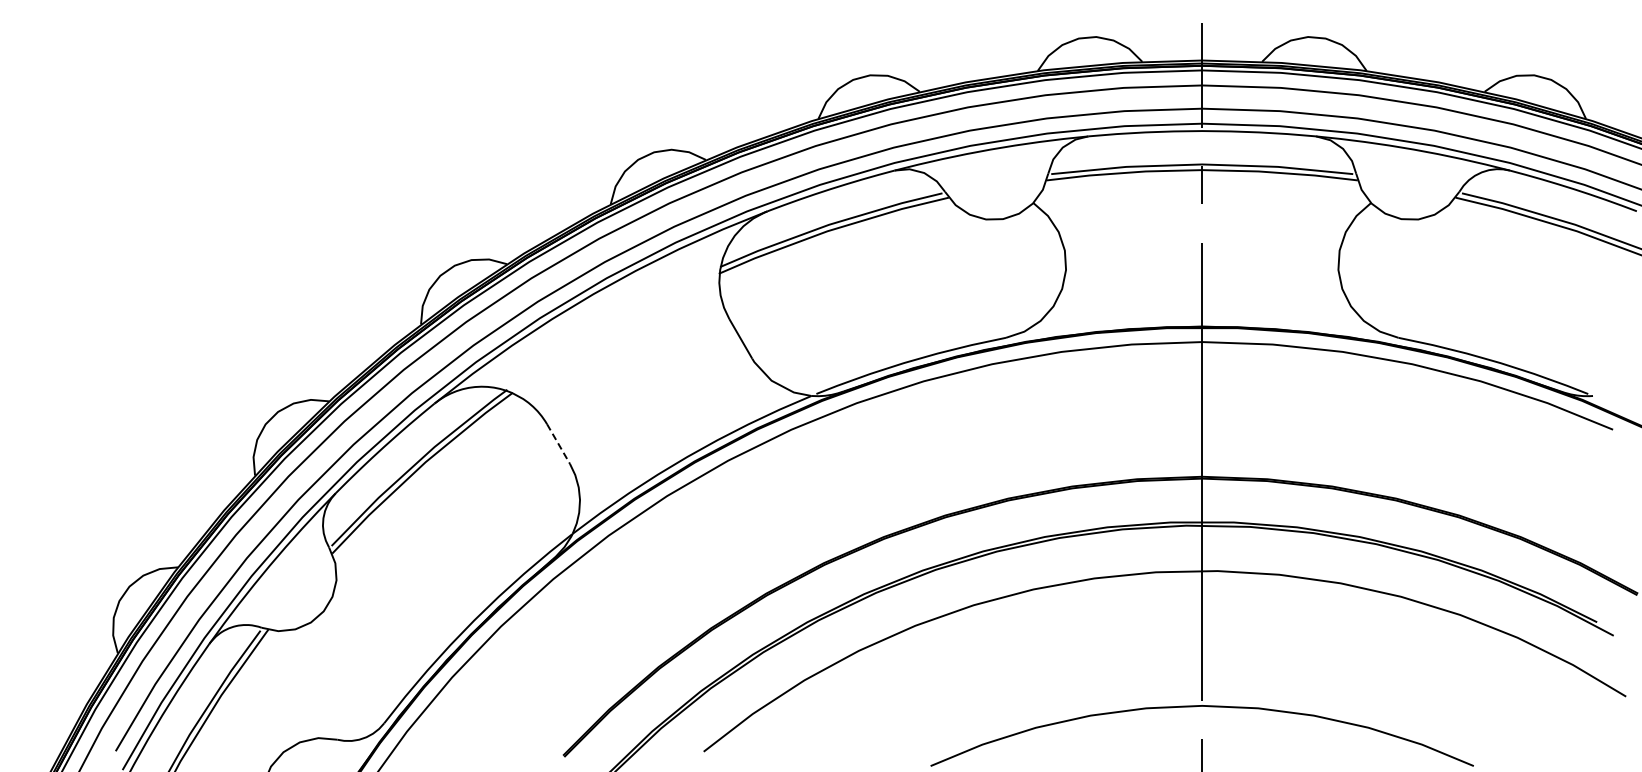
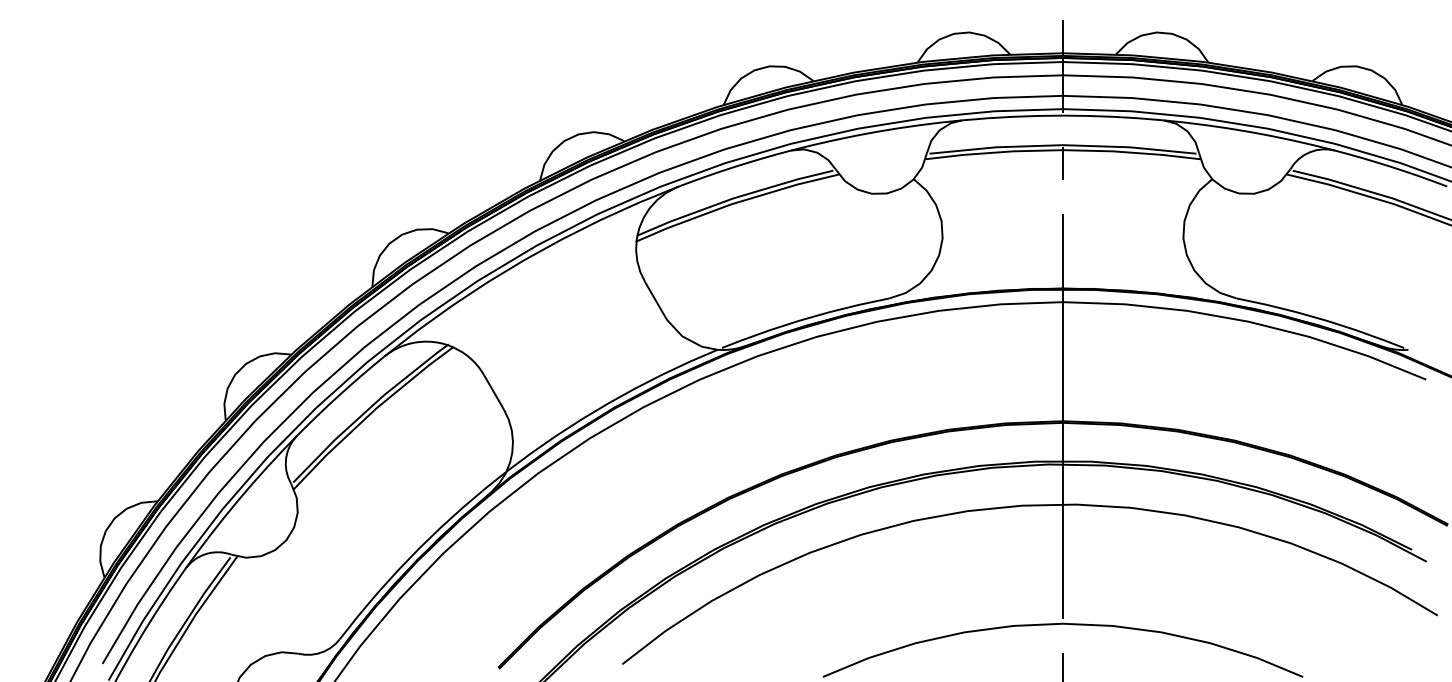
line: (558, 444) -> (493, 392), dashed -> solid

